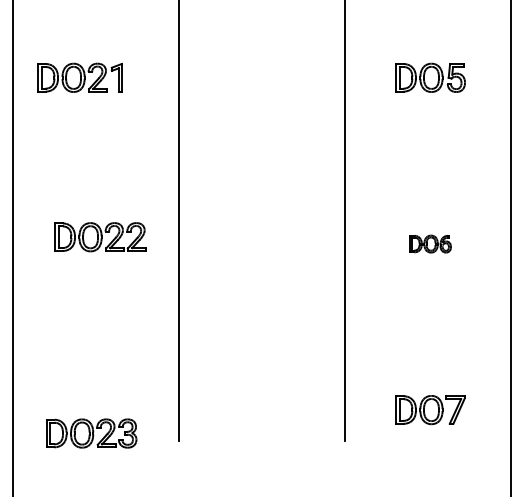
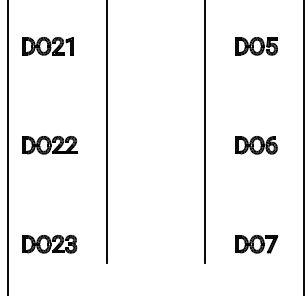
part: (99, 237) -> (49, 145), moved
part: (430, 244) -> (256, 145), size x1.67
part: (91, 433) -> (49, 244), moved

